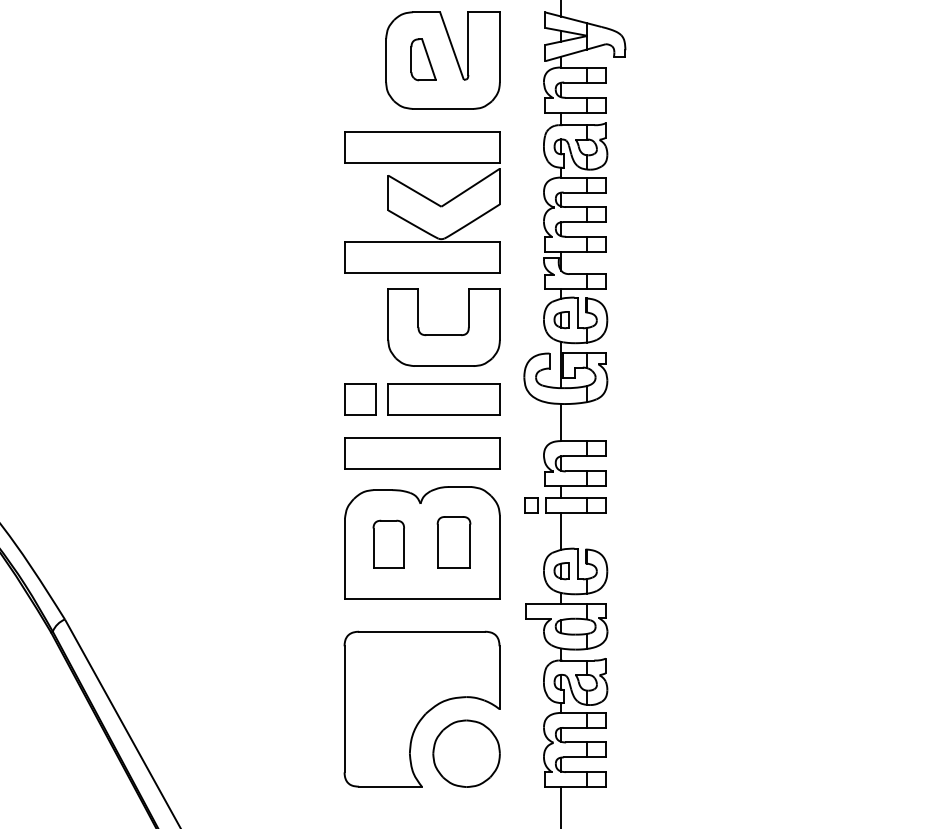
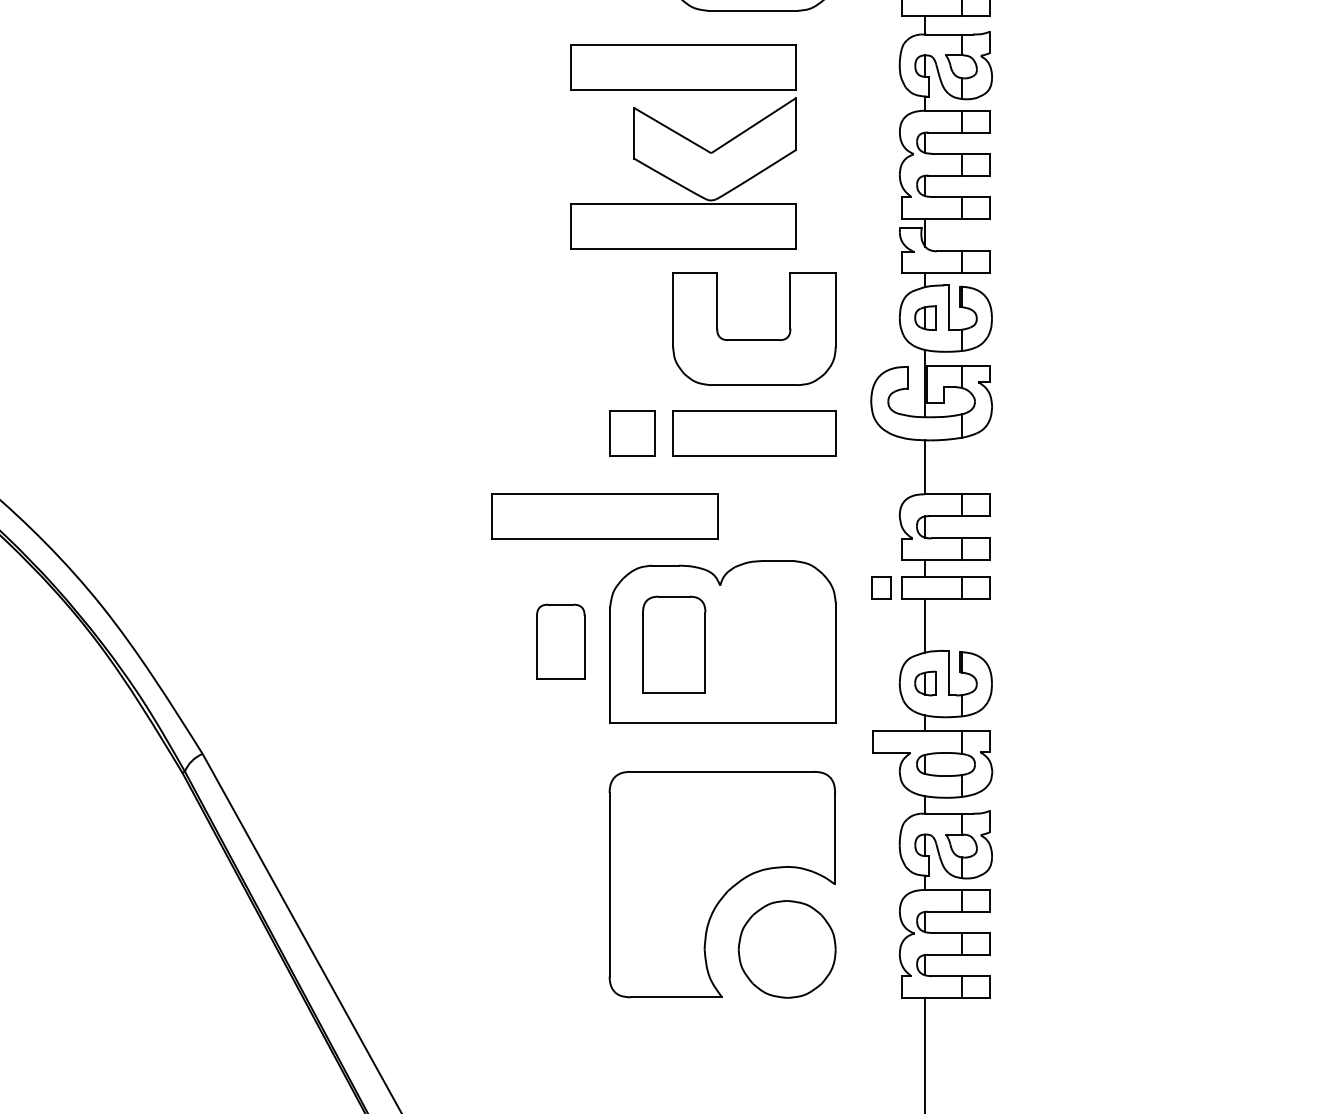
part: (422, 202) -> (683, 147), moved
part: (422, 453) -> (605, 516), moved
part: (453, 542) -> (560, 641), moved
part: (388, 543) -> (673, 643), size x1.4

